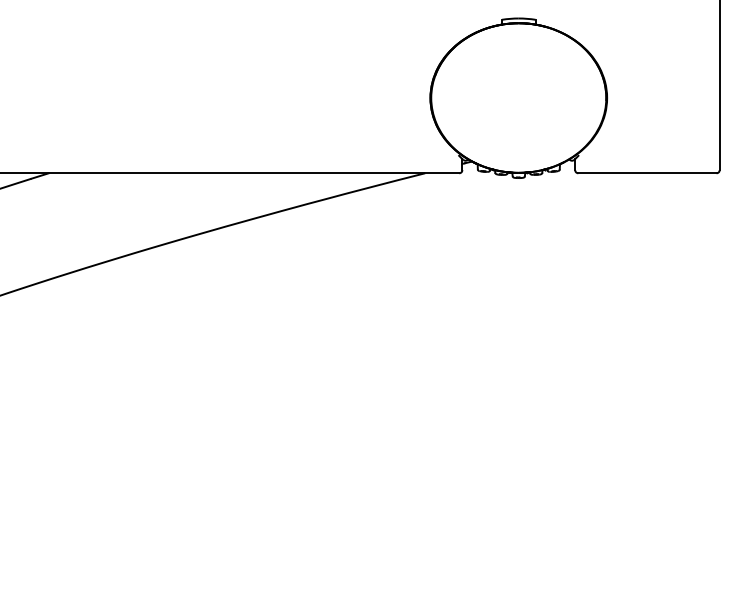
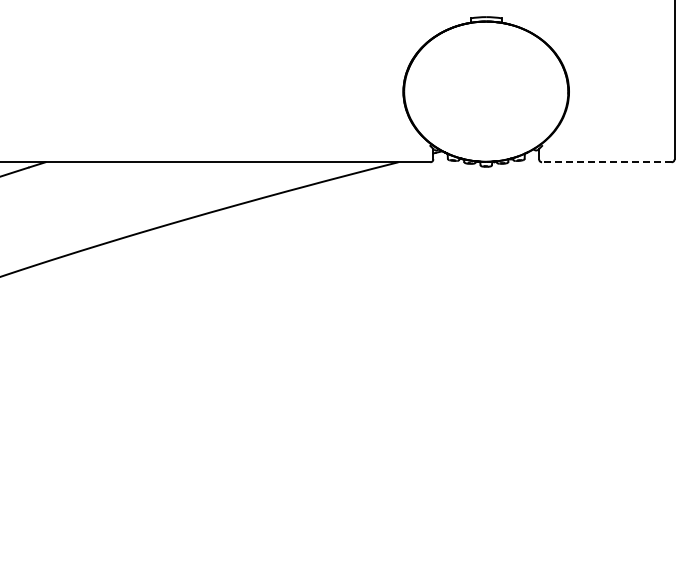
line: (647, 173) -> (606, 162), solid -> dashed

